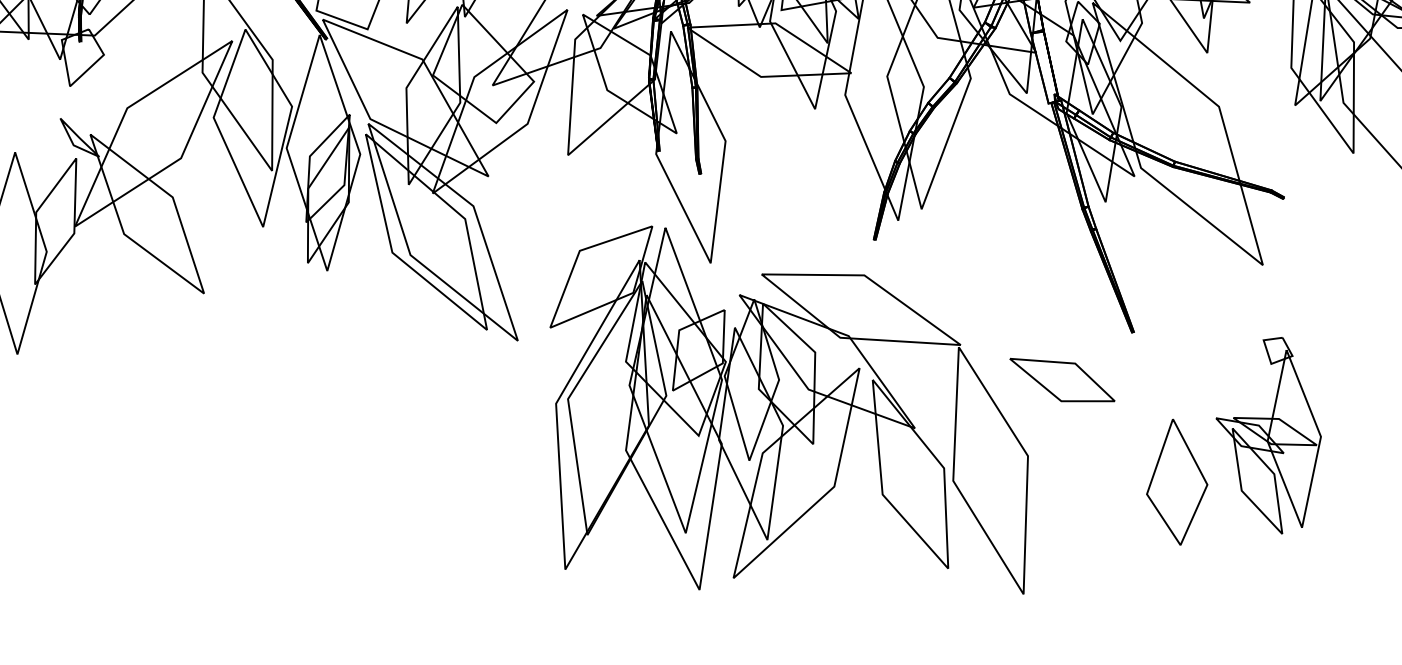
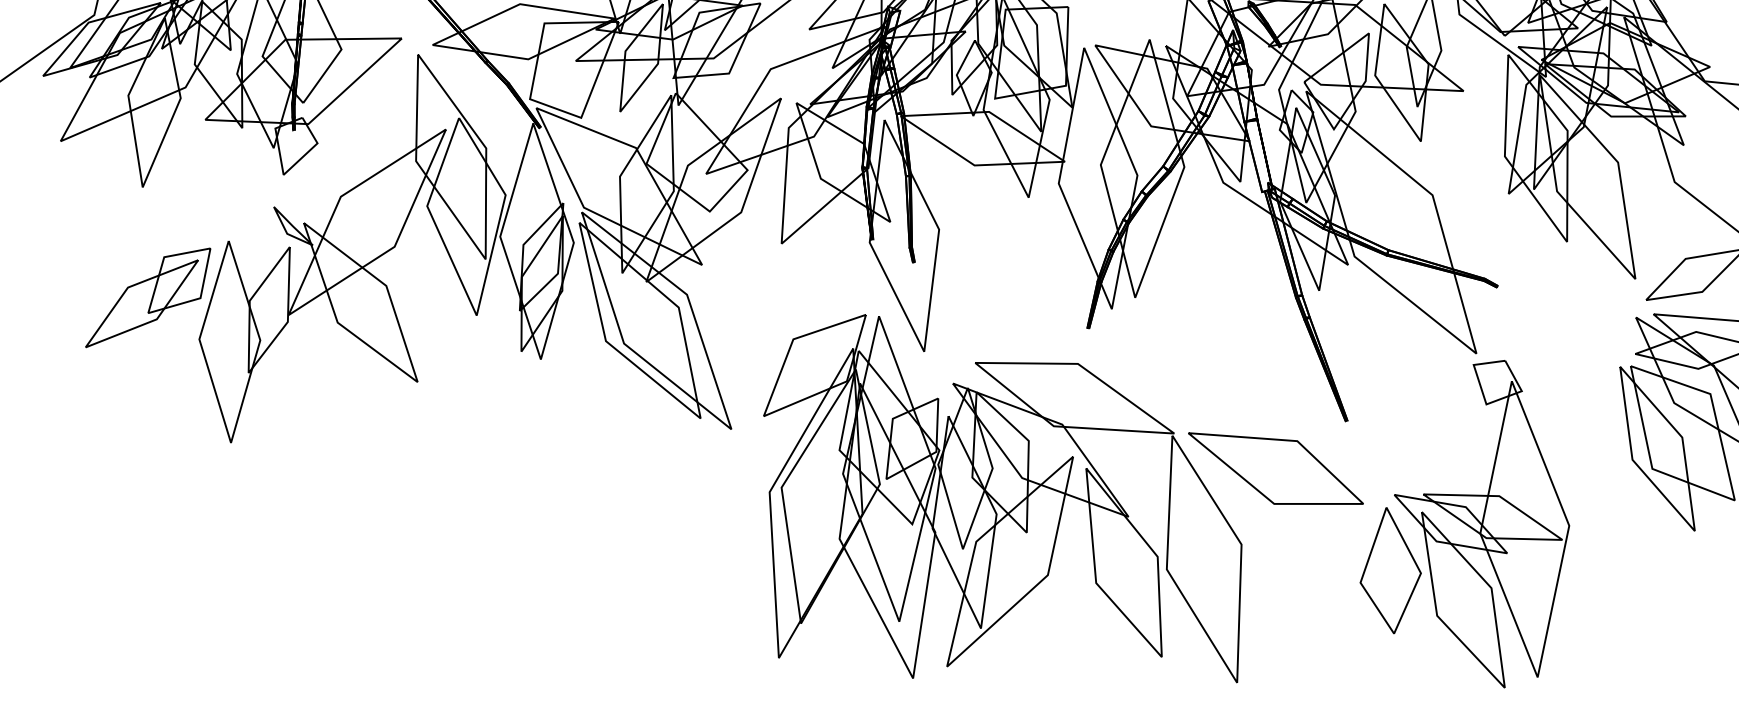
part: (1061, 379) -> (1275, 468), size x1.67
part: (1268, 435) -> (1482, 524), size x1.67

